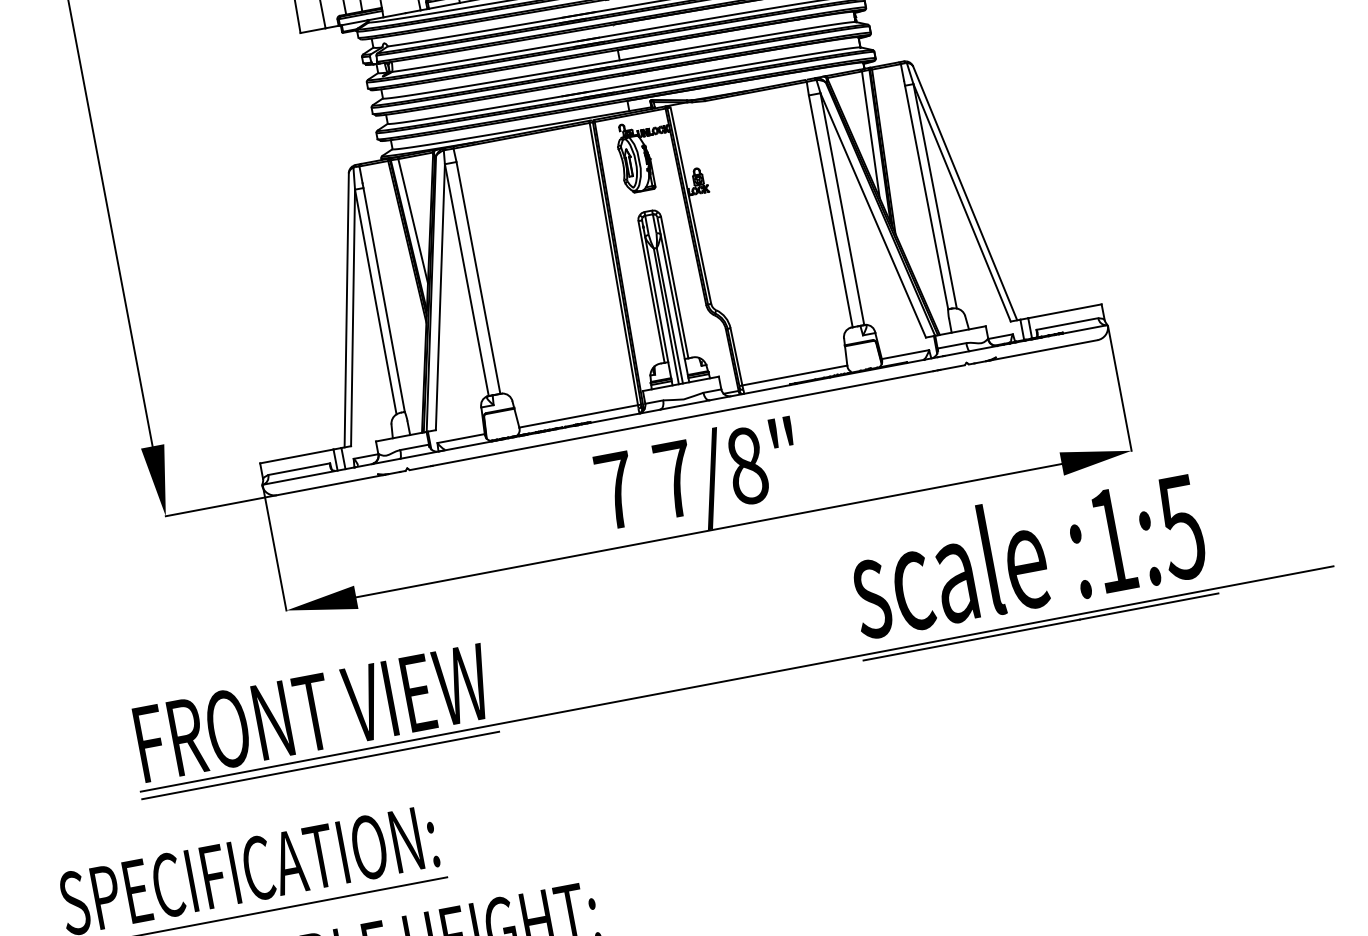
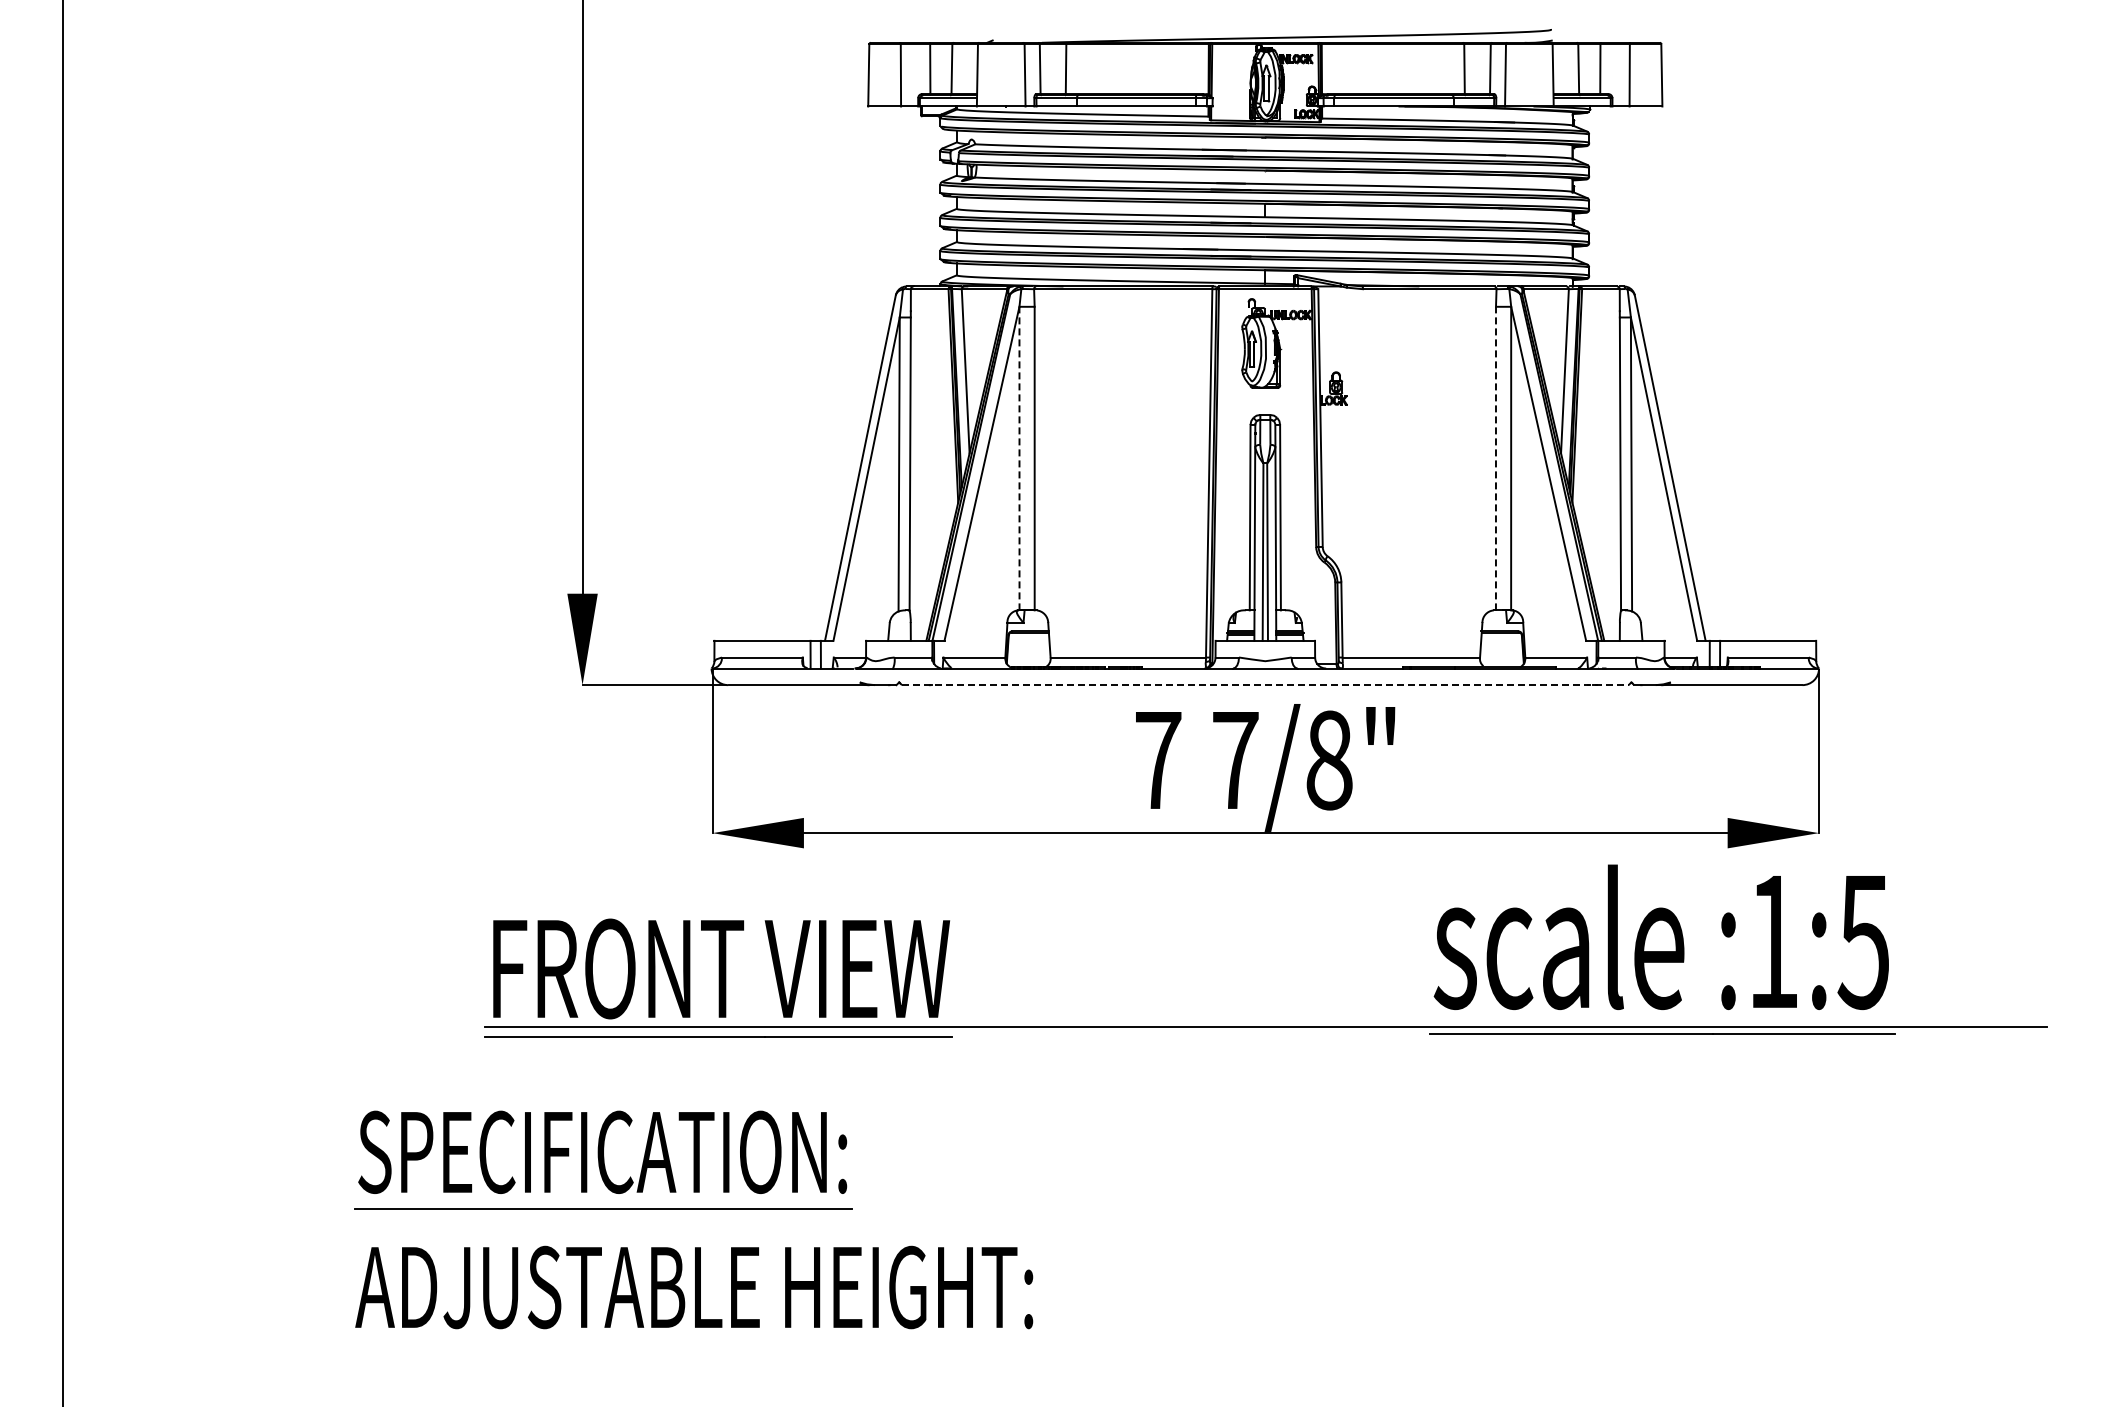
line: (830, 211) -> (1495, 458), solid -> dashed
line: (466, 280) -> (1019, 458), solid -> dashed
line: (687, 417) -> (1265, 685), solid -> dashed

